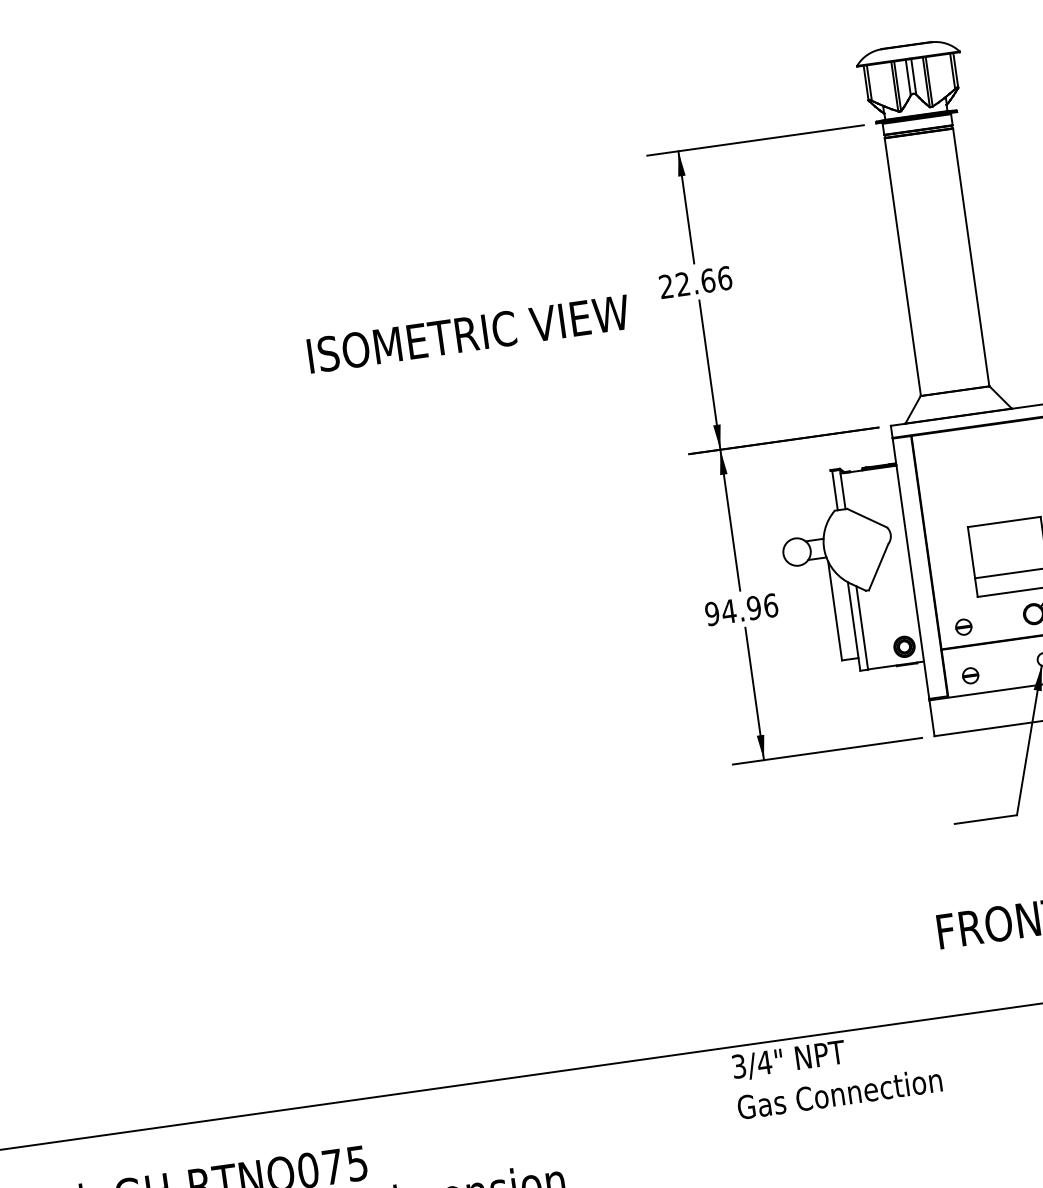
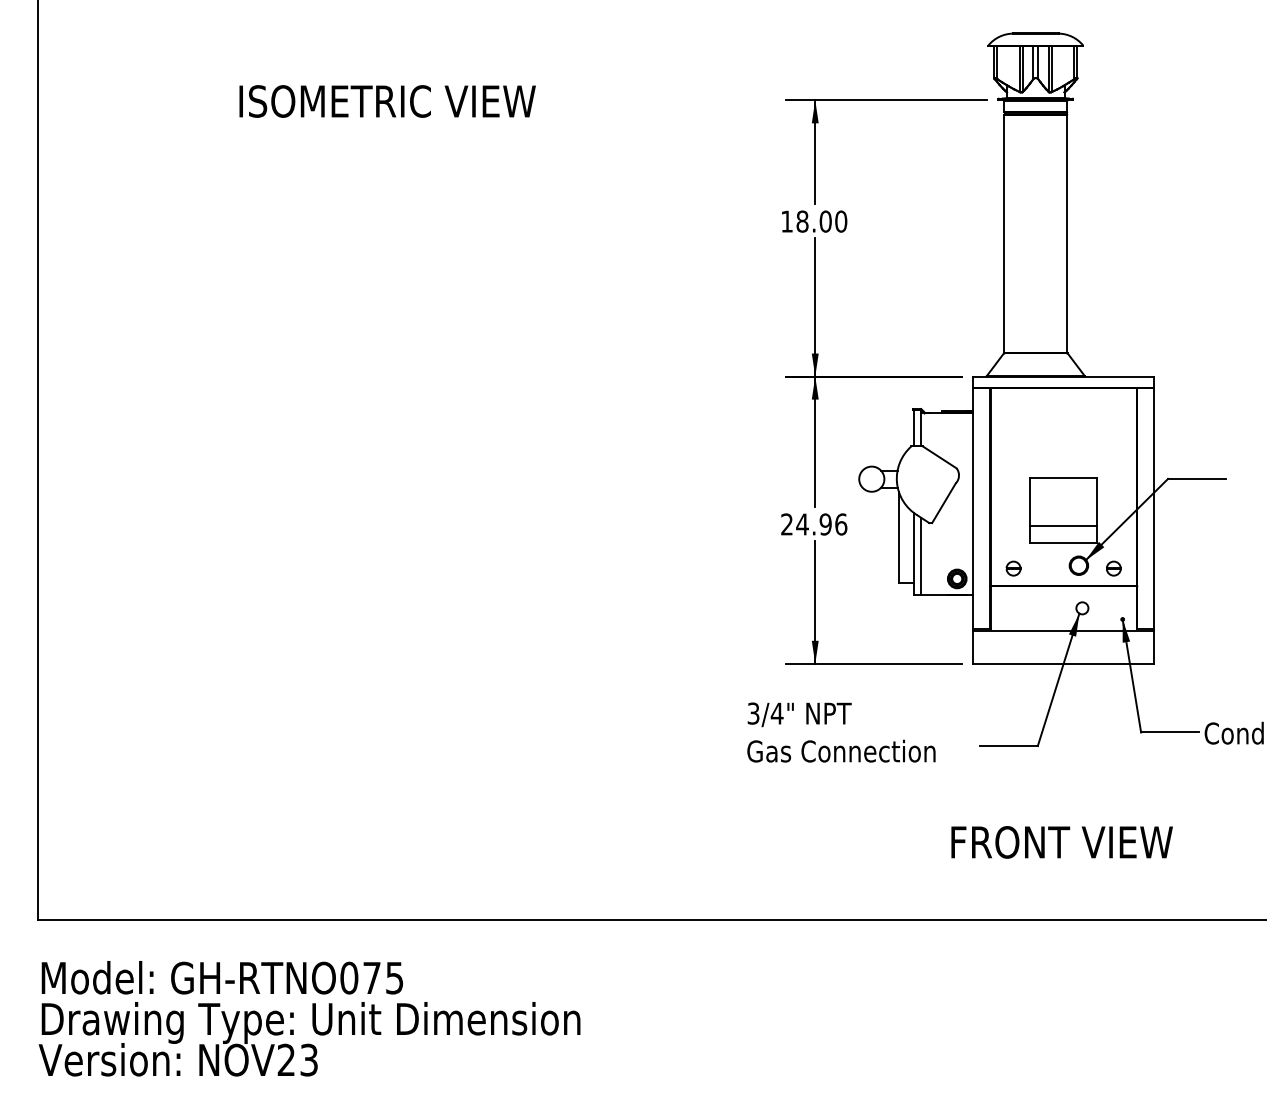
text: (696, 282) -> (814, 221), 22.66 -> 18.00
text: (468, 334) -> (387, 101), moved
text: (712, 613) -> (787, 524), 94.96 -> 24.96
part: (970, 675) -> (1013, 613), removed
text: (836, 1073) -> (841, 732), moved

